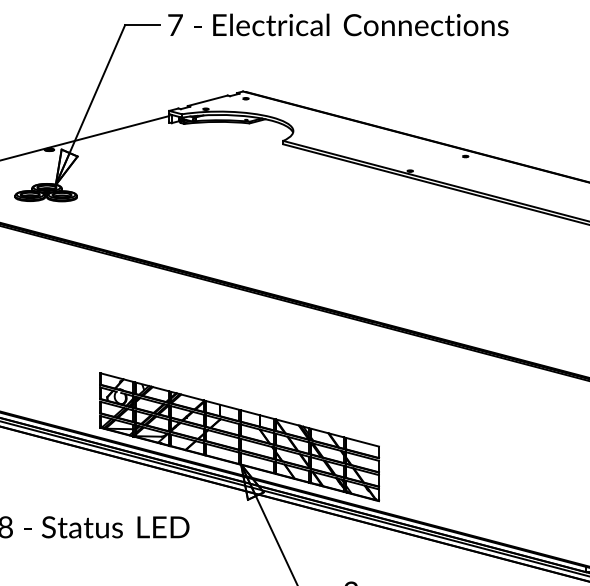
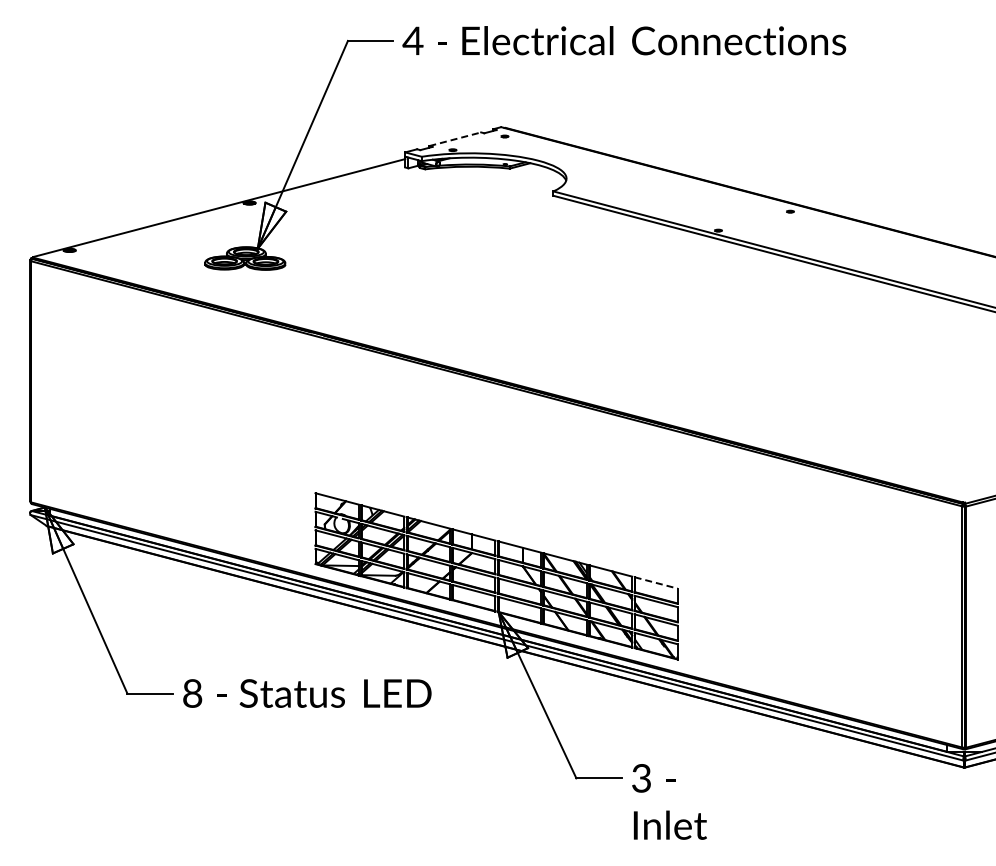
text: (174, 24) -> (412, 40), 7 -> 4
line: (207, 100) -> (455, 139), solid -> dashed
line: (362, 442) -> (656, 583), solid -> dashed

